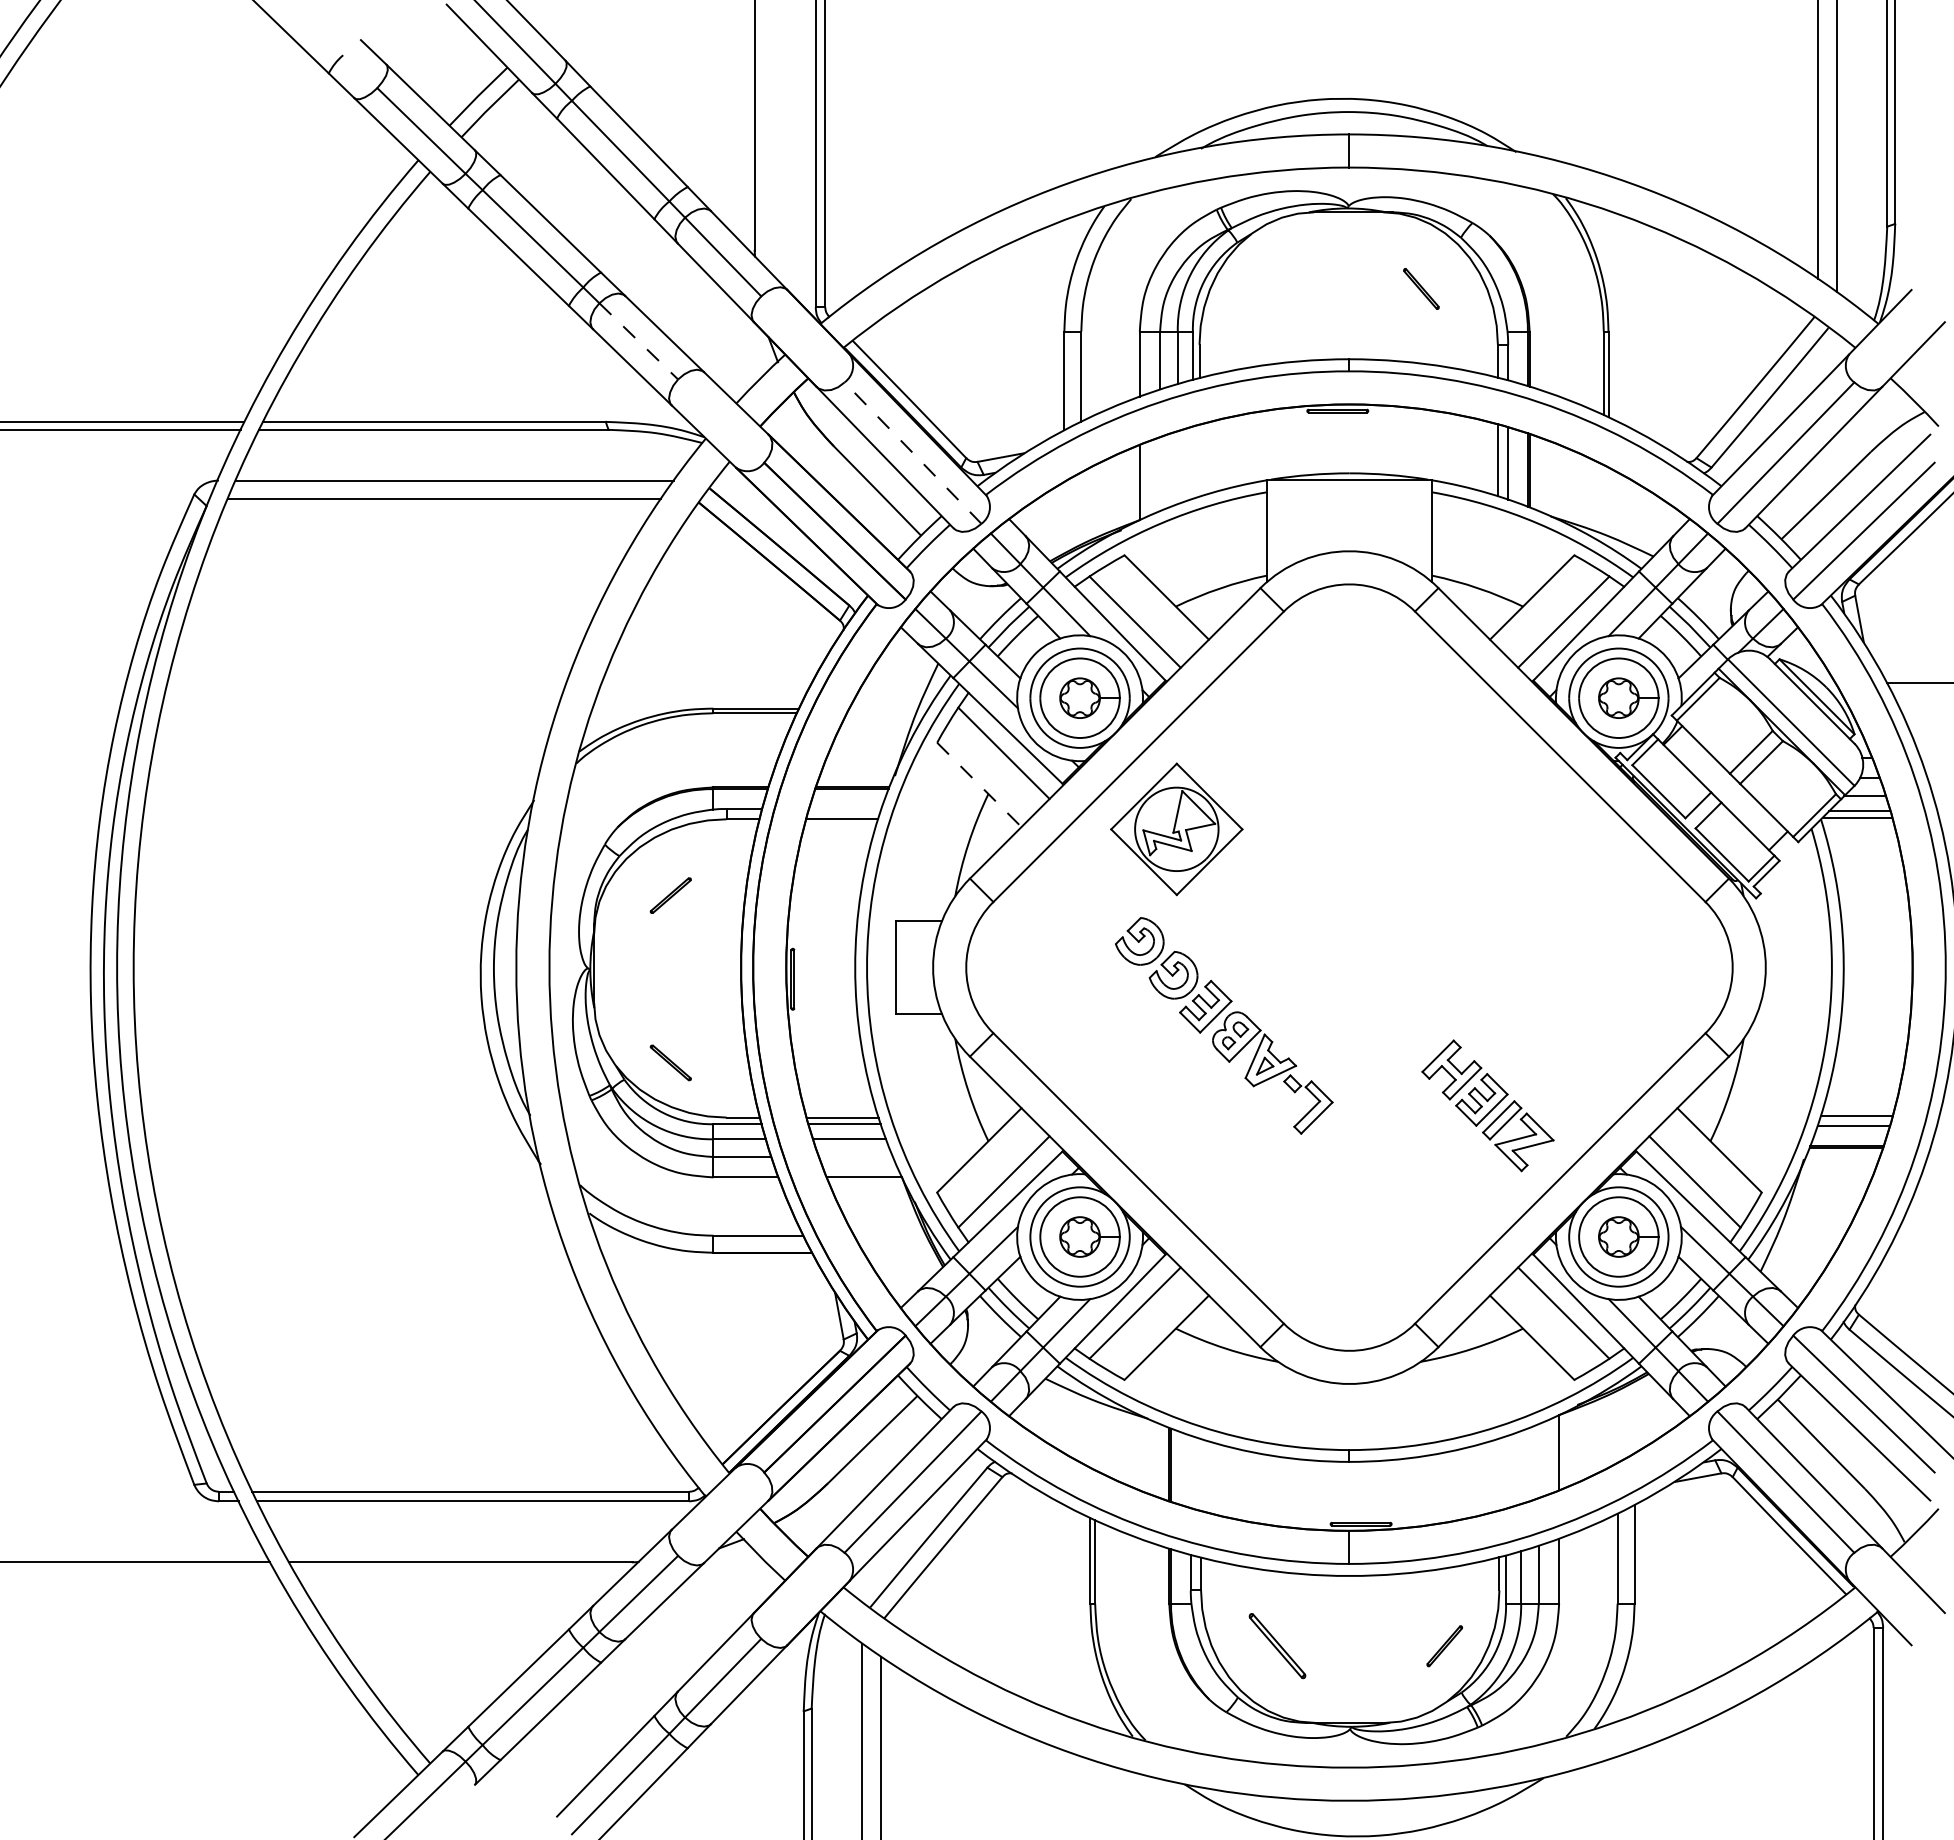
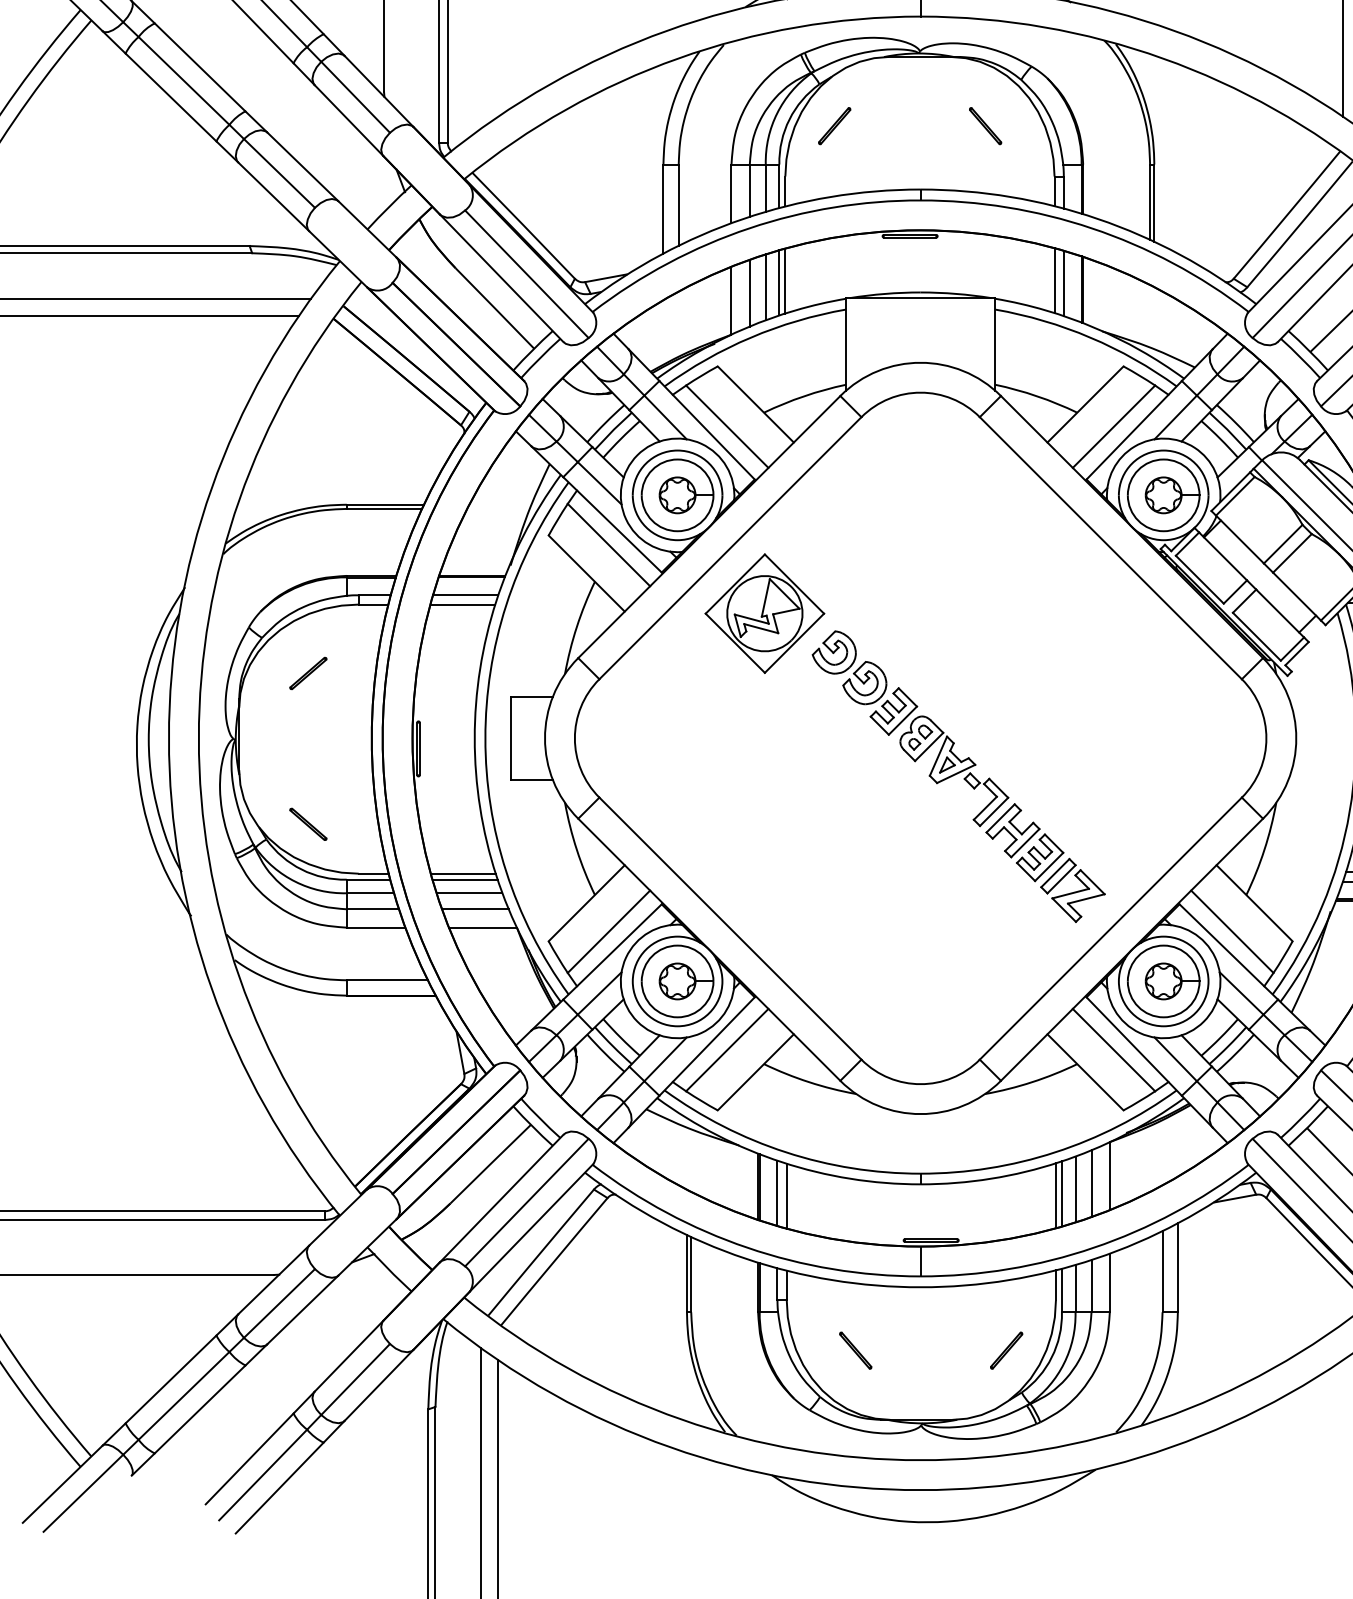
part: (1253, 288) -> (834, 125), added
line: (638, 341) -> (279, 173), dashed -> solid
line: (912, 452) -> (526, 273), dashed -> solid
line: (1199, 460) -> (785, 280), added
line: (1192, 462) -> (779, 282), added
line: (1177, 467) -> (765, 287), added
line: (1160, 474) -> (750, 293), added
line: (979, 784) -> (586, 573), dashed -> solid
line: (845, 808) -> (465, 594), added
part: (1224, 1025) -> (910, 728), moved
line: (855, 1157) -> (474, 909), added
line: (1538, 1461) -> (1091, 1183), added
line: (1521, 1467) -> (1075, 1189), added
line: (1190, 1471) -> (777, 1193), added
line: (1506, 1472) -> (1062, 1193), added
line: (1201, 1474) -> (787, 1195), added
line: (1499, 1474) -> (1056, 1195), added
part: (1277, 1646) -> (855, 1350), size x0.62

